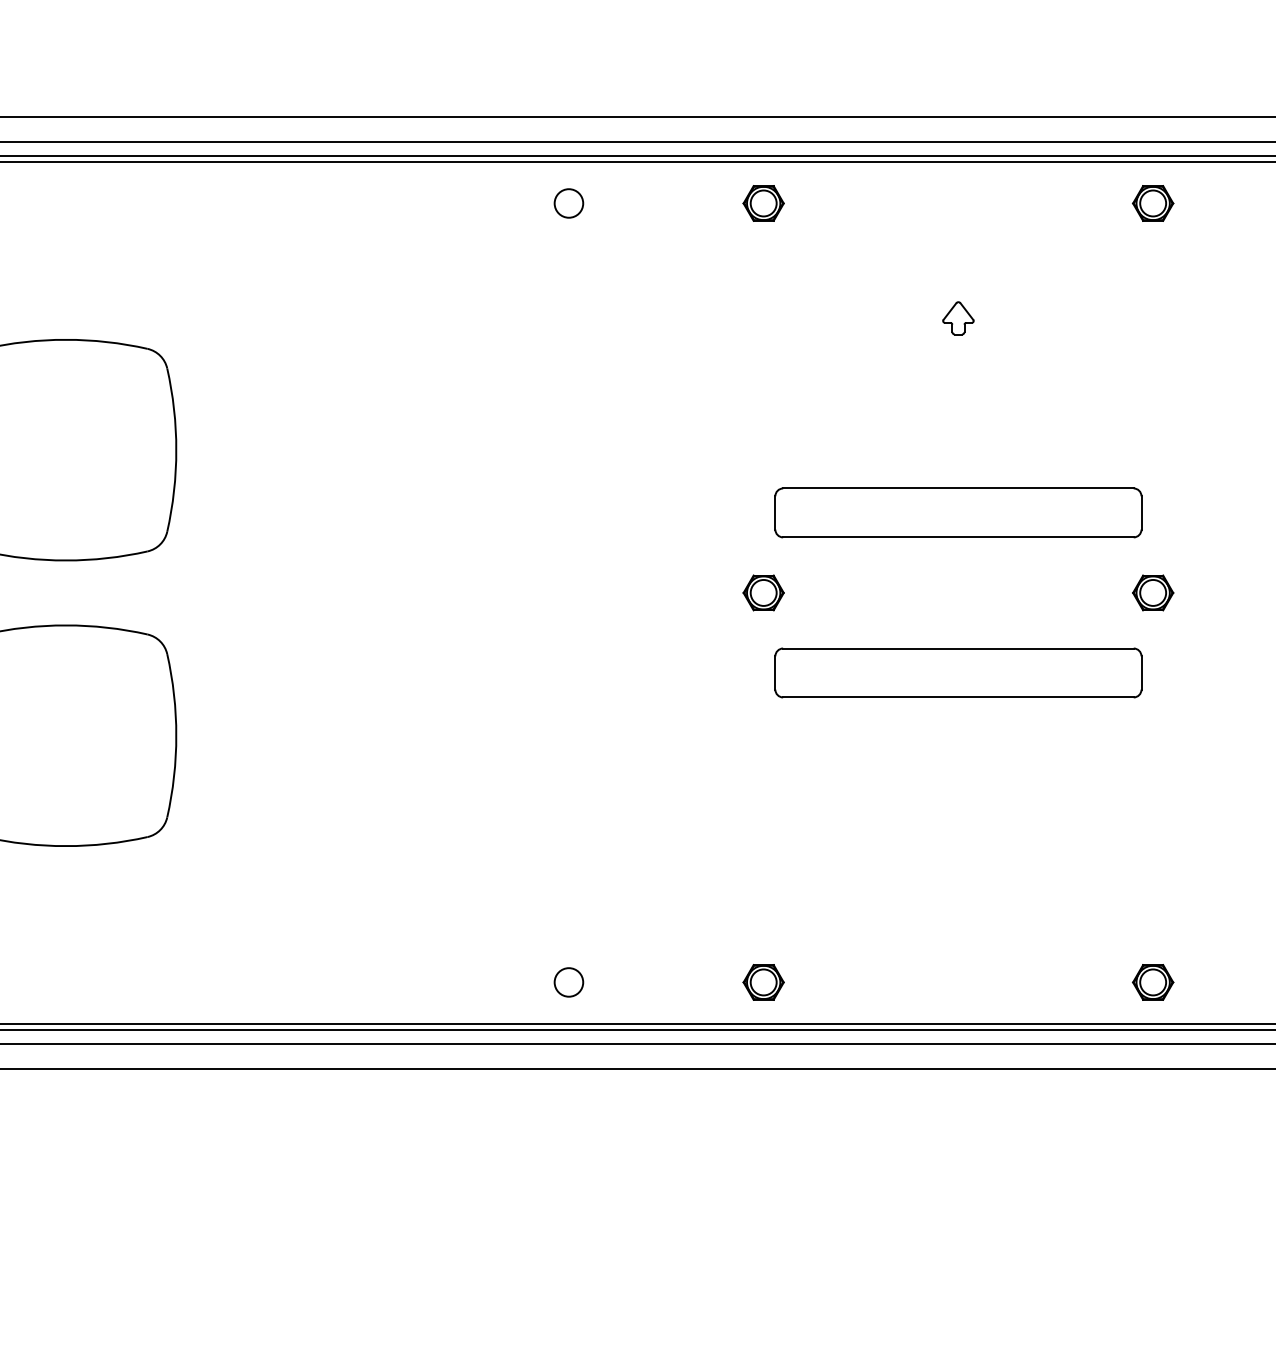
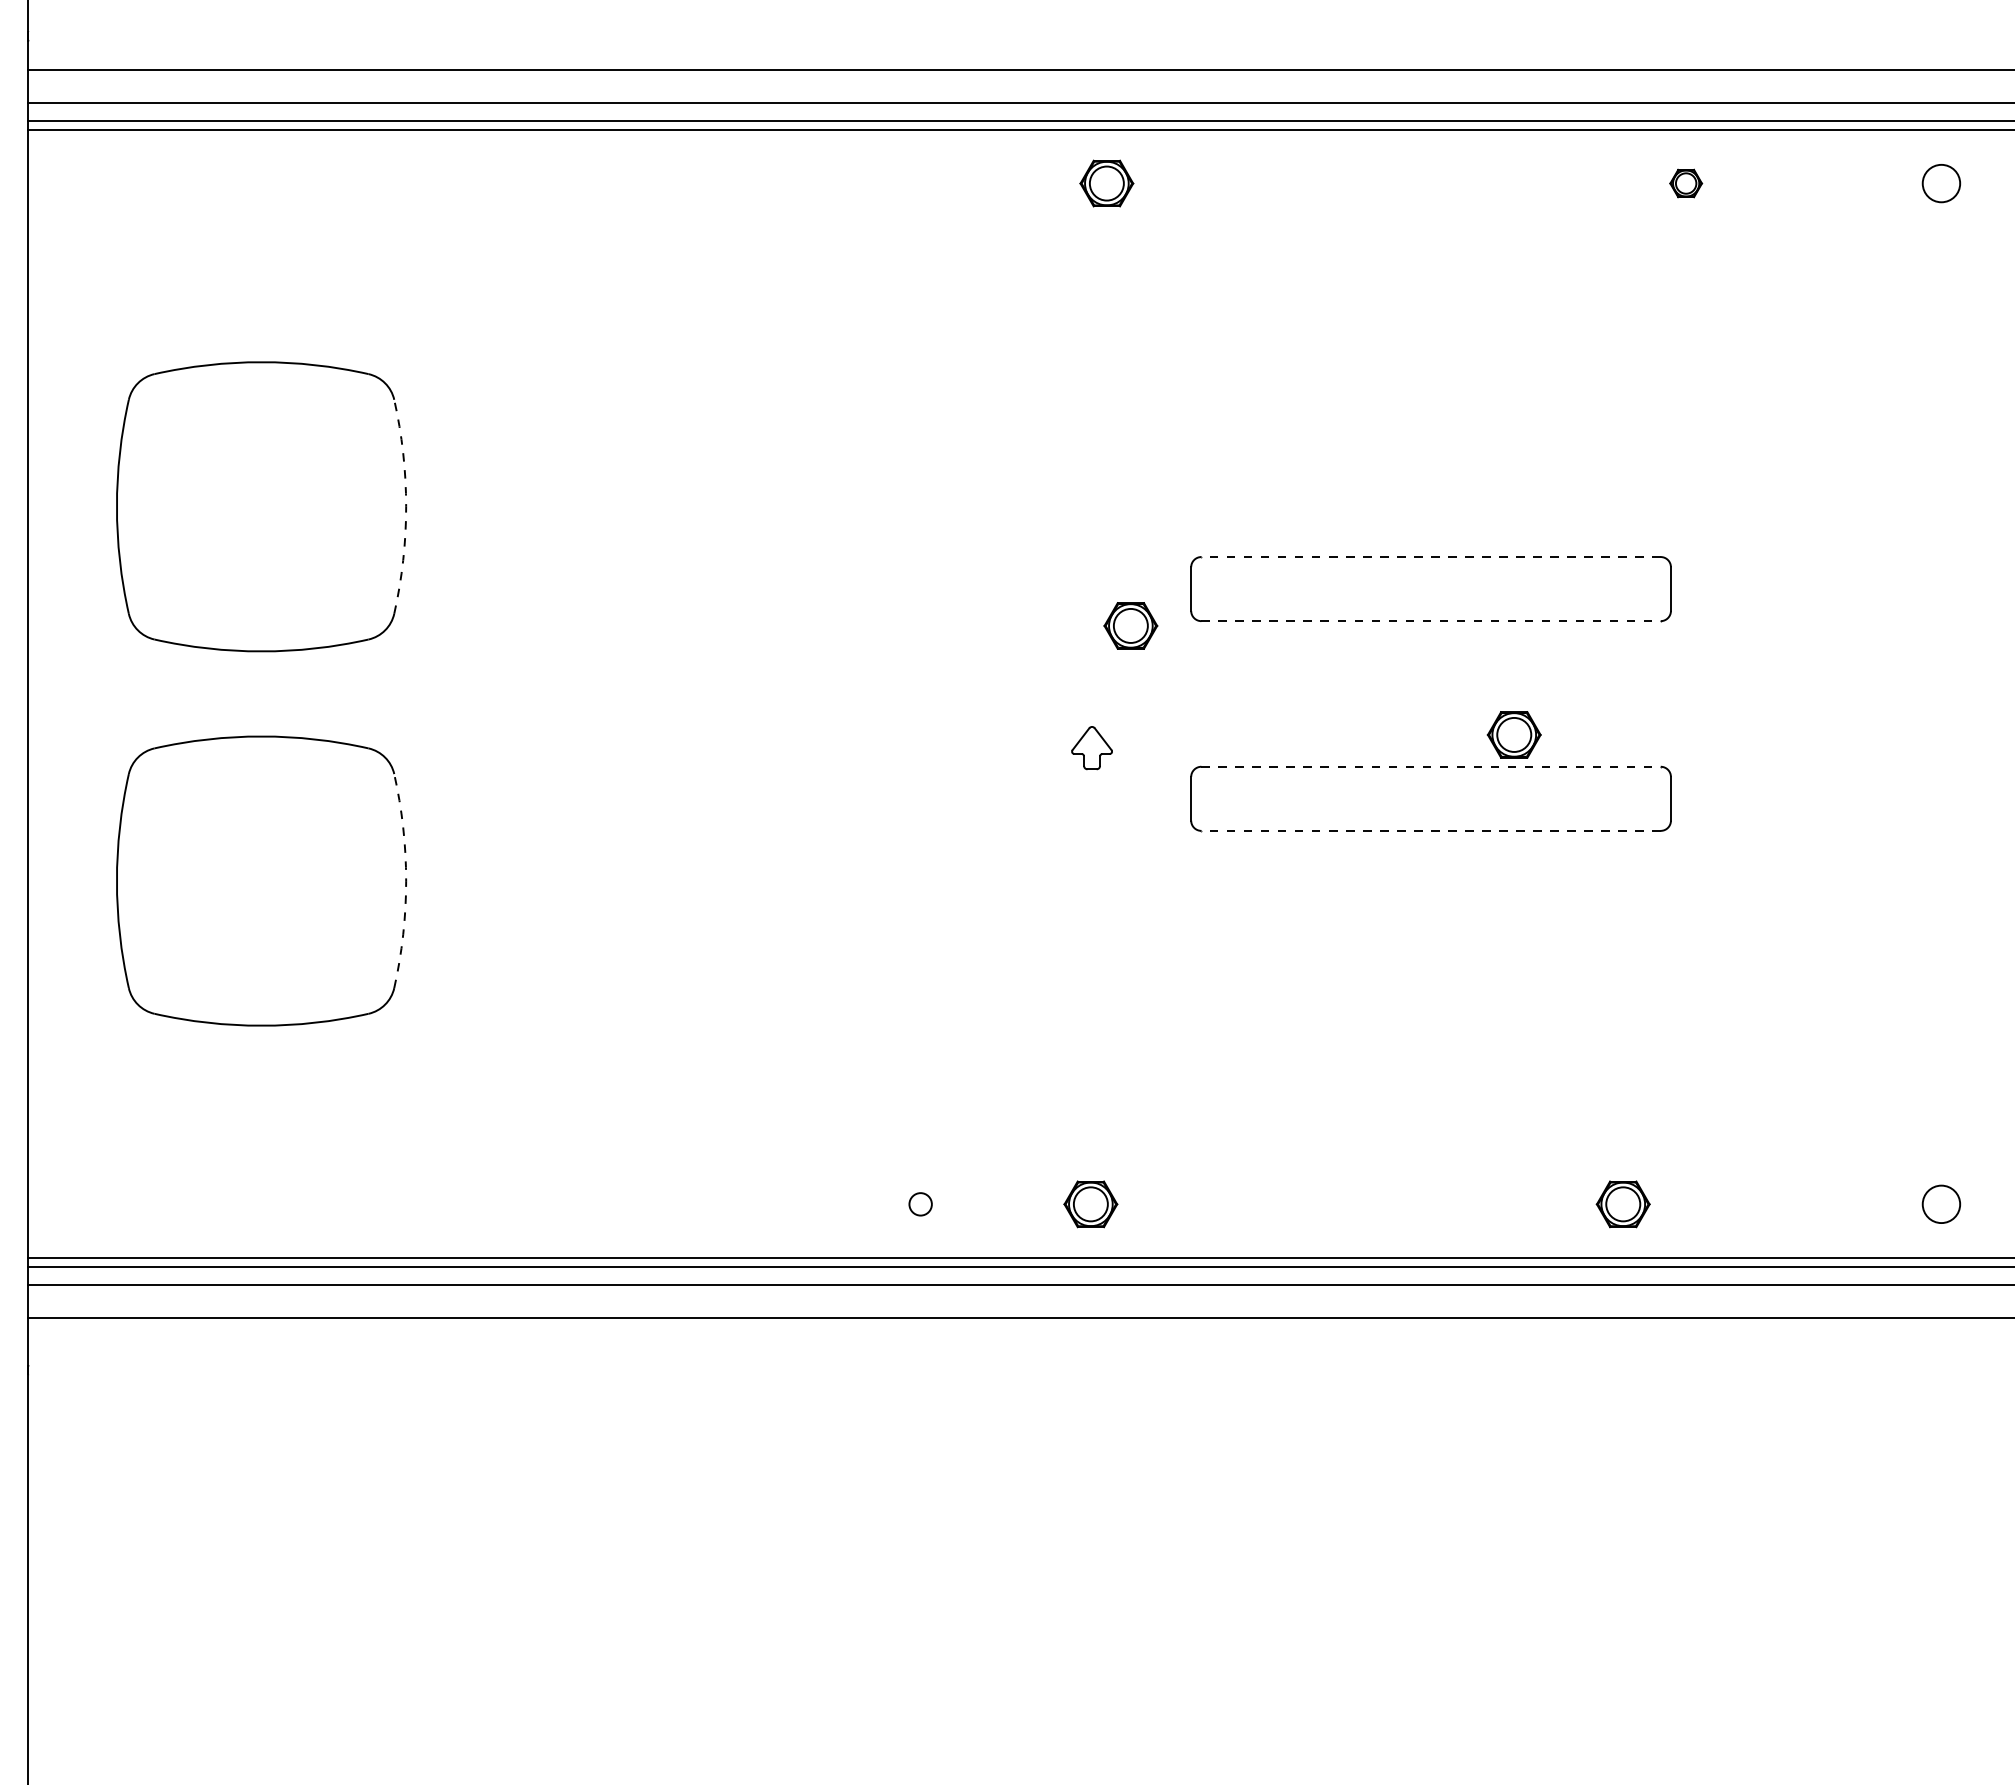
circle: (568, 203) -> (920, 183), removed
part: (763, 203) -> (1106, 183), moved
part: (1152, 203) -> (1685, 183), size x0.6
part: (957, 318) -> (1091, 748), moved
arc: (176, 449) -> (406, 506), solid -> dashed
line: (958, 488) -> (1431, 557), solid -> dashed
line: (958, 537) -> (1431, 621), solid -> dashed
part: (763, 592) -> (1130, 625), moved
part: (1152, 592) -> (1513, 734), moved
line: (958, 648) -> (1431, 766), solid -> dashed
line: (958, 697) -> (1431, 830), solid -> dashed
arc: (176, 736) -> (406, 881), solid -> dashed
circle: (568, 982) -> (920, 1204), size x0.6
part: (763, 982) -> (1090, 1204), moved
part: (1152, 982) -> (1622, 1204), moved

